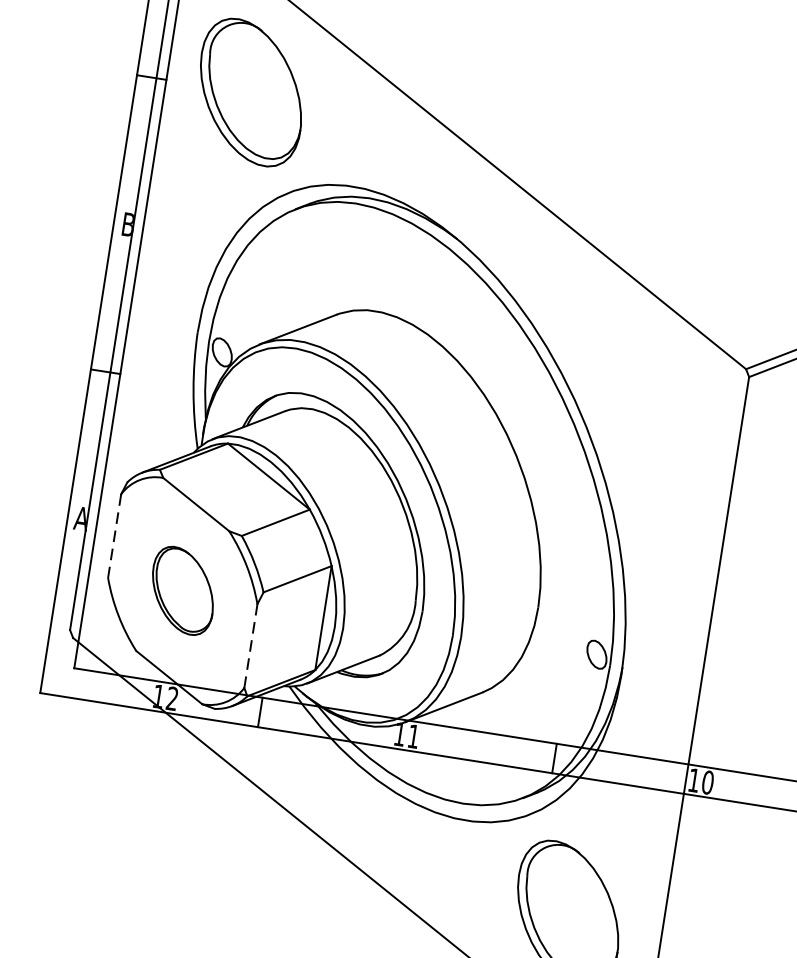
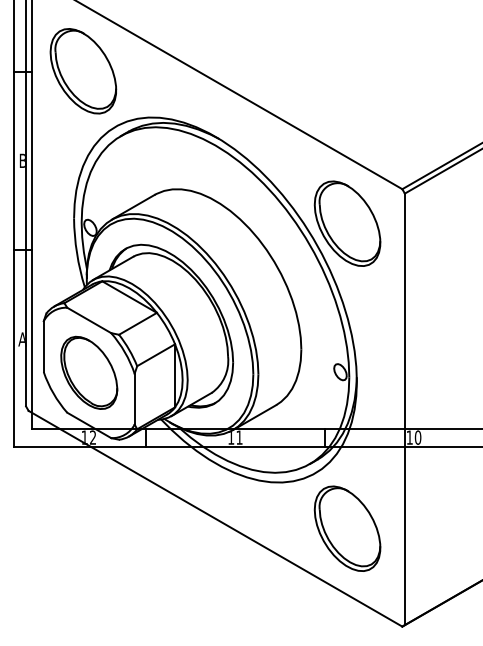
part: (646, 411) -> (347, 223), added
line: (114, 537) -> (43, 347), dashed -> solid
part: (183, 590) -> (89, 372), size x1.43
line: (250, 644) -> (134, 398), dashed -> solid

